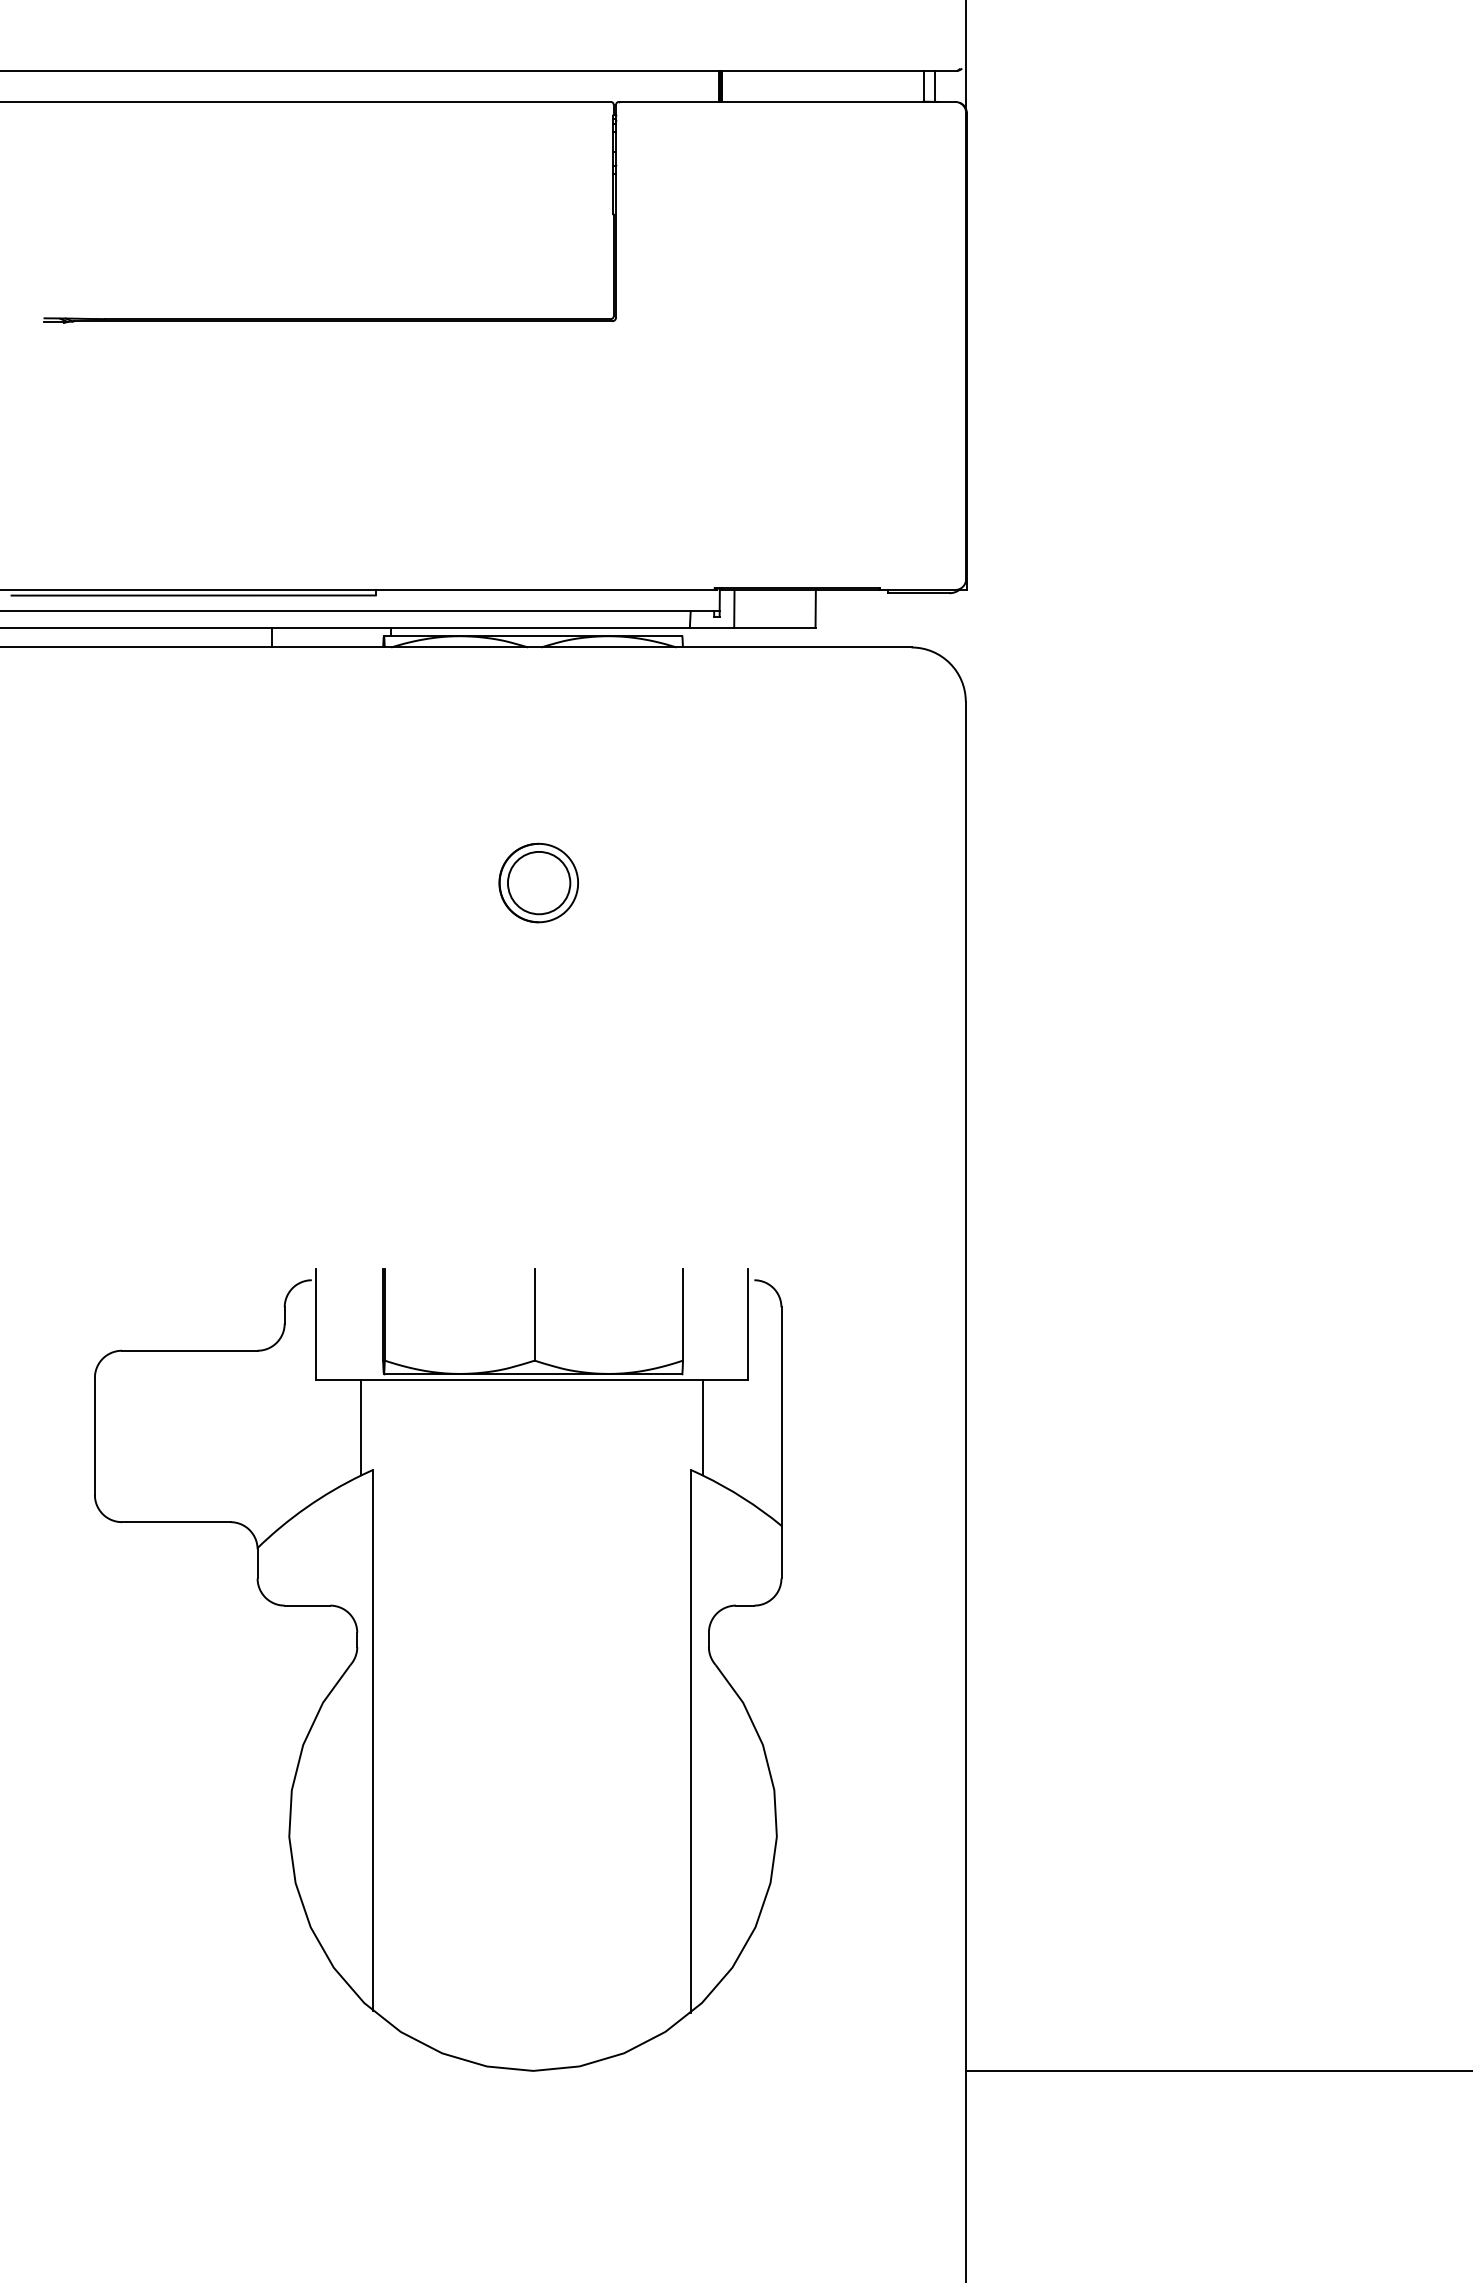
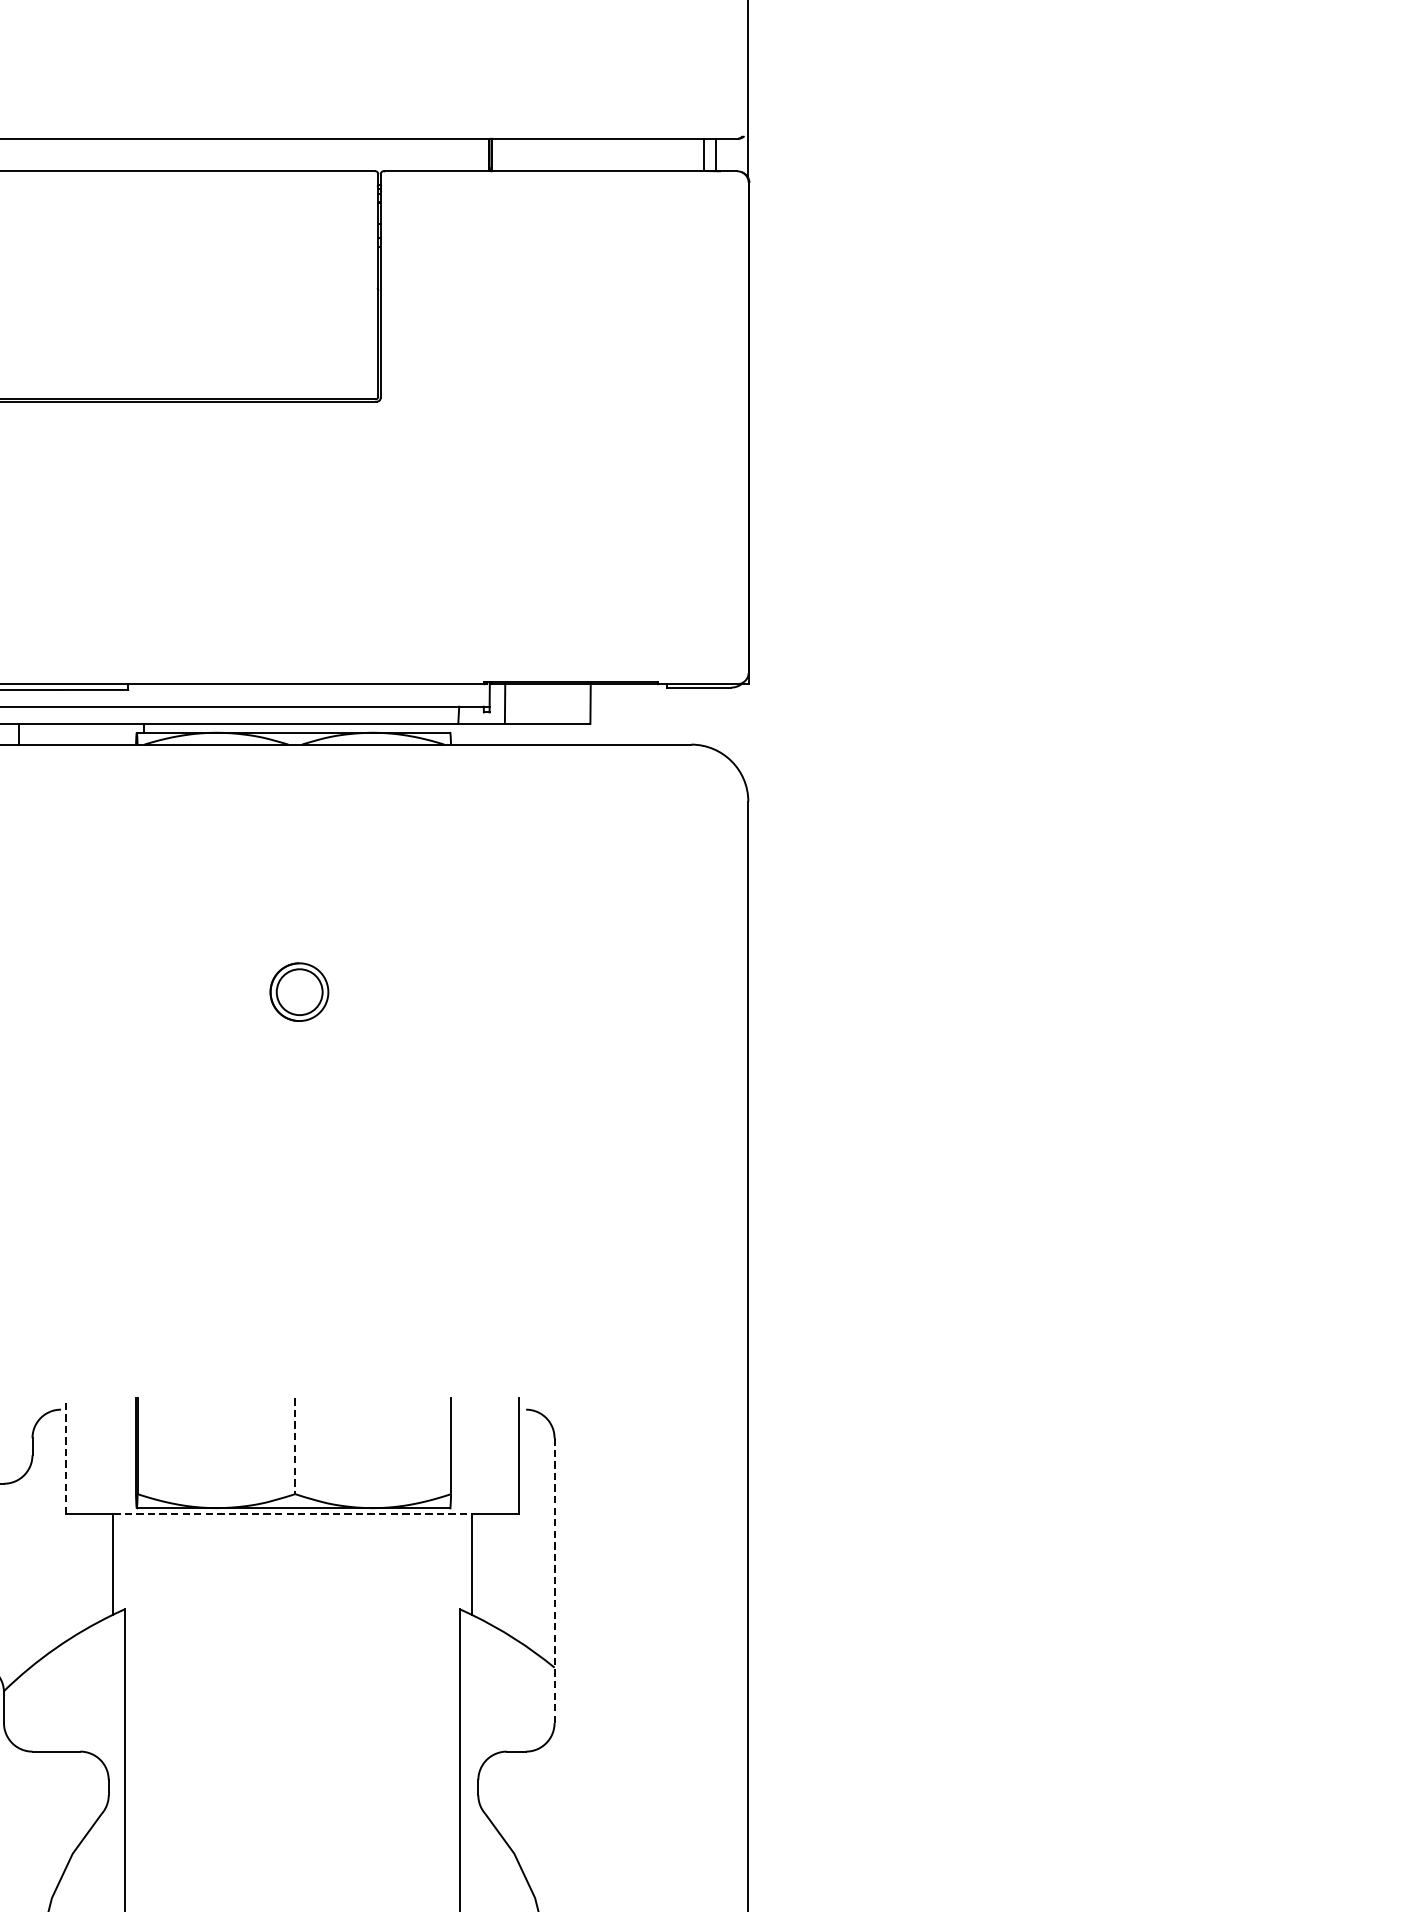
part: (538, 882) -> (299, 991), size x0.7
line: (534, 1315) -> (295, 1446), solid -> dashed
line: (316, 1323) -> (65, 1455), solid -> dashed
line: (532, 1379) -> (292, 1513), solid -> dashed
line: (781, 1442) -> (554, 1580), solid -> dashed

